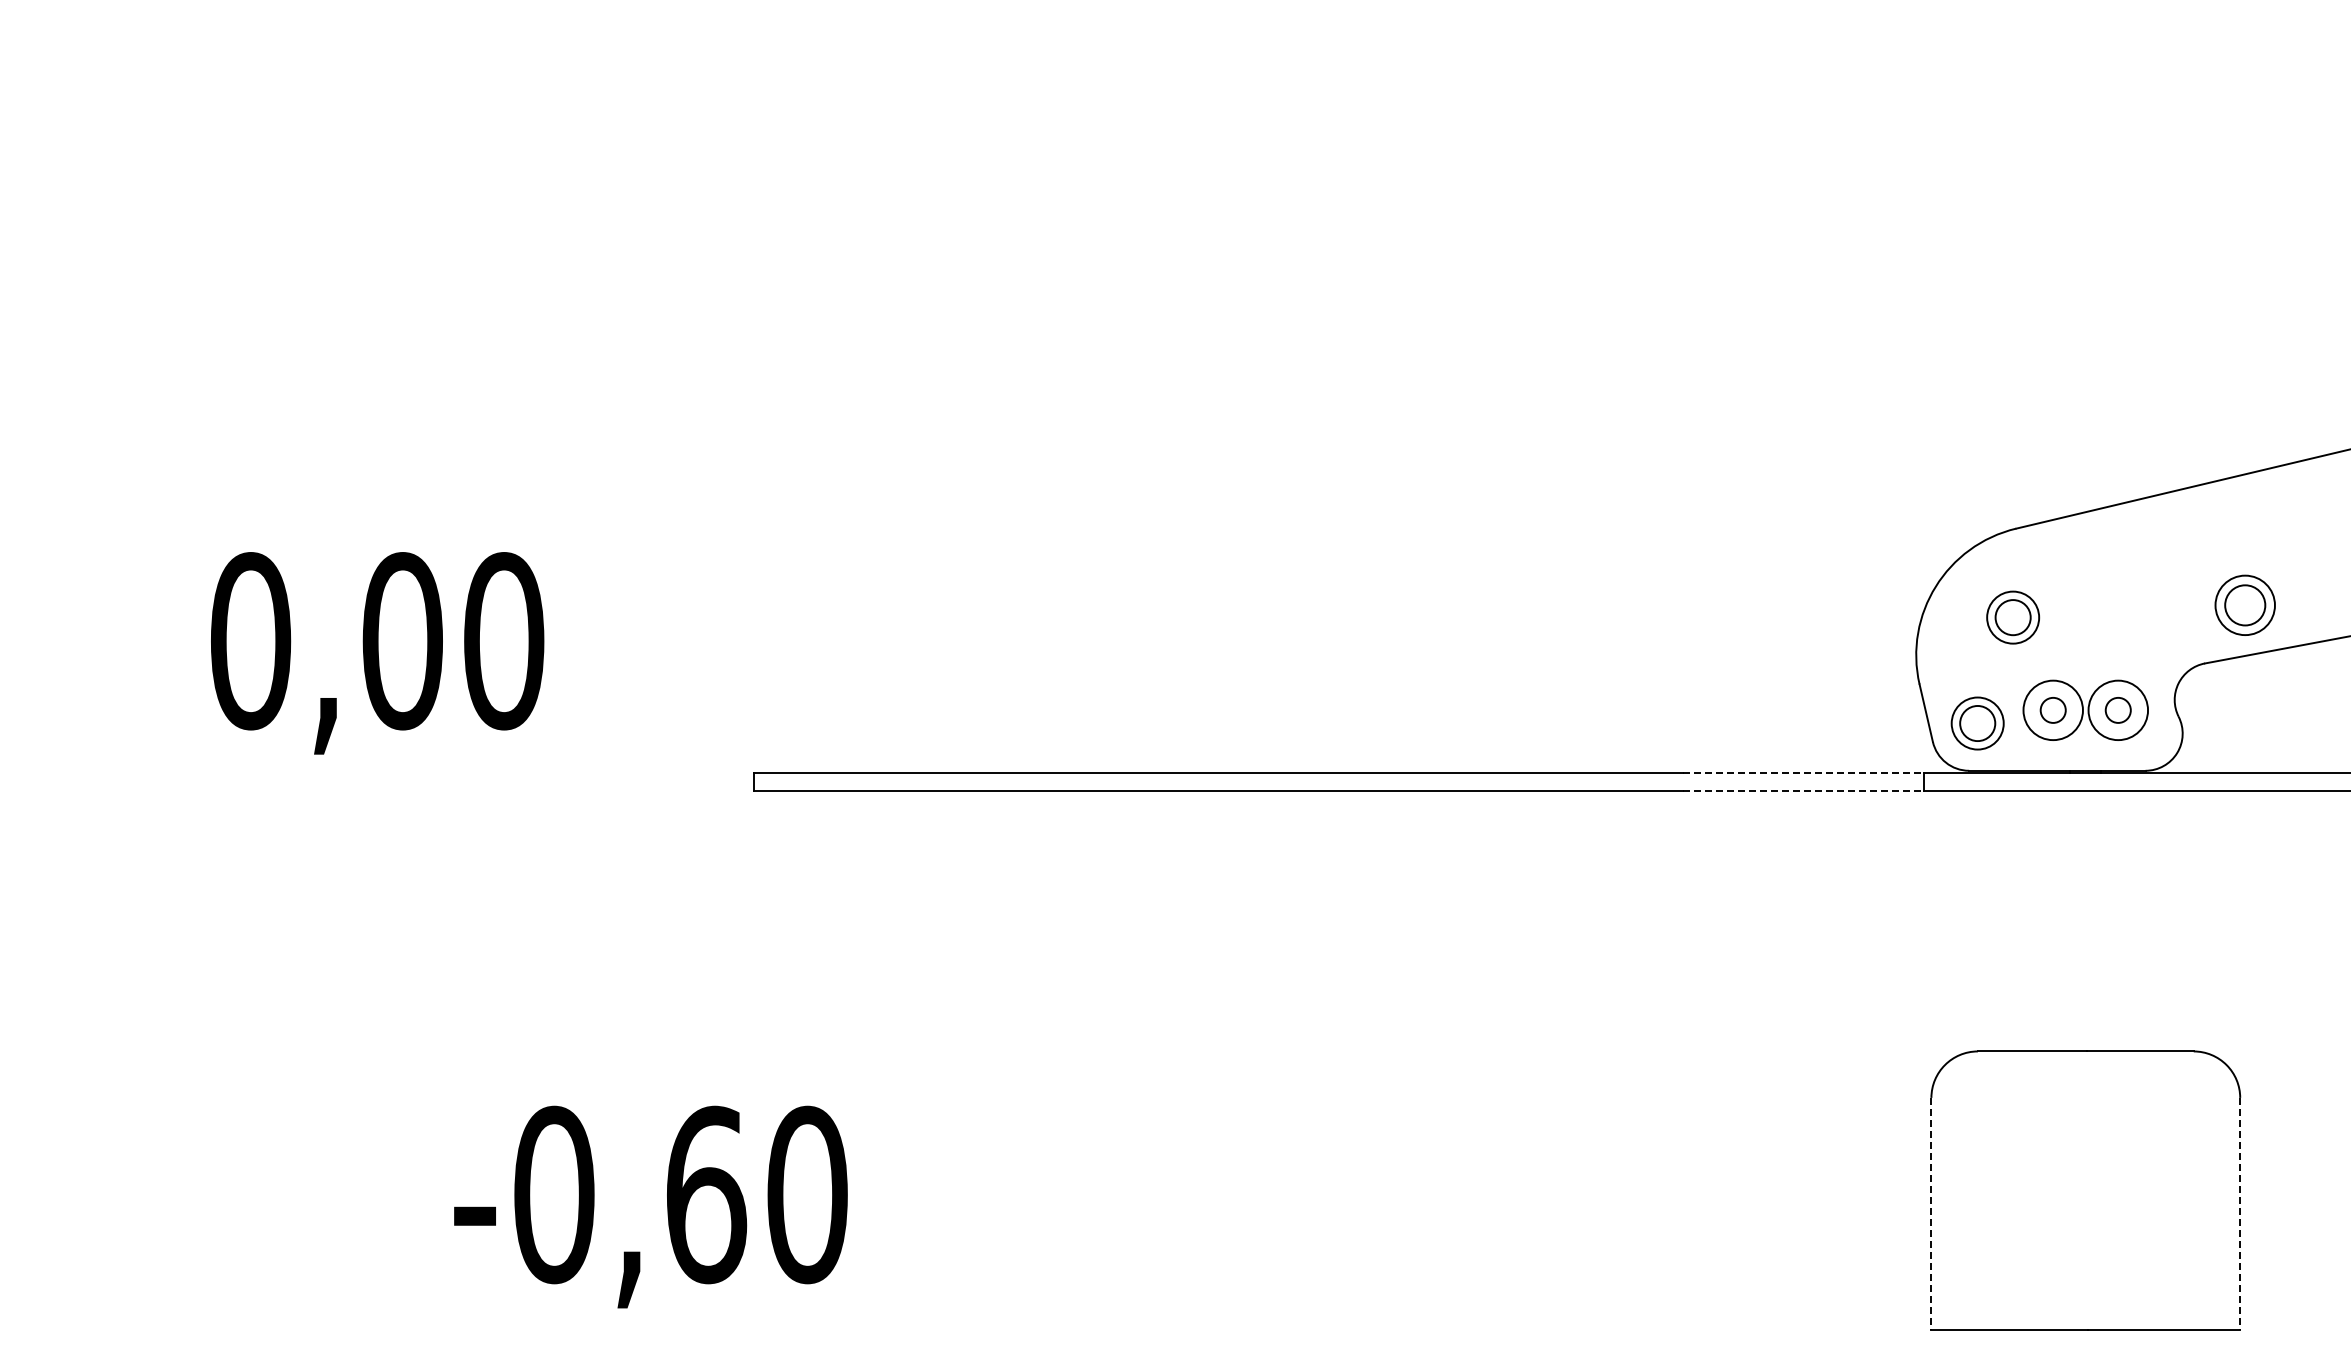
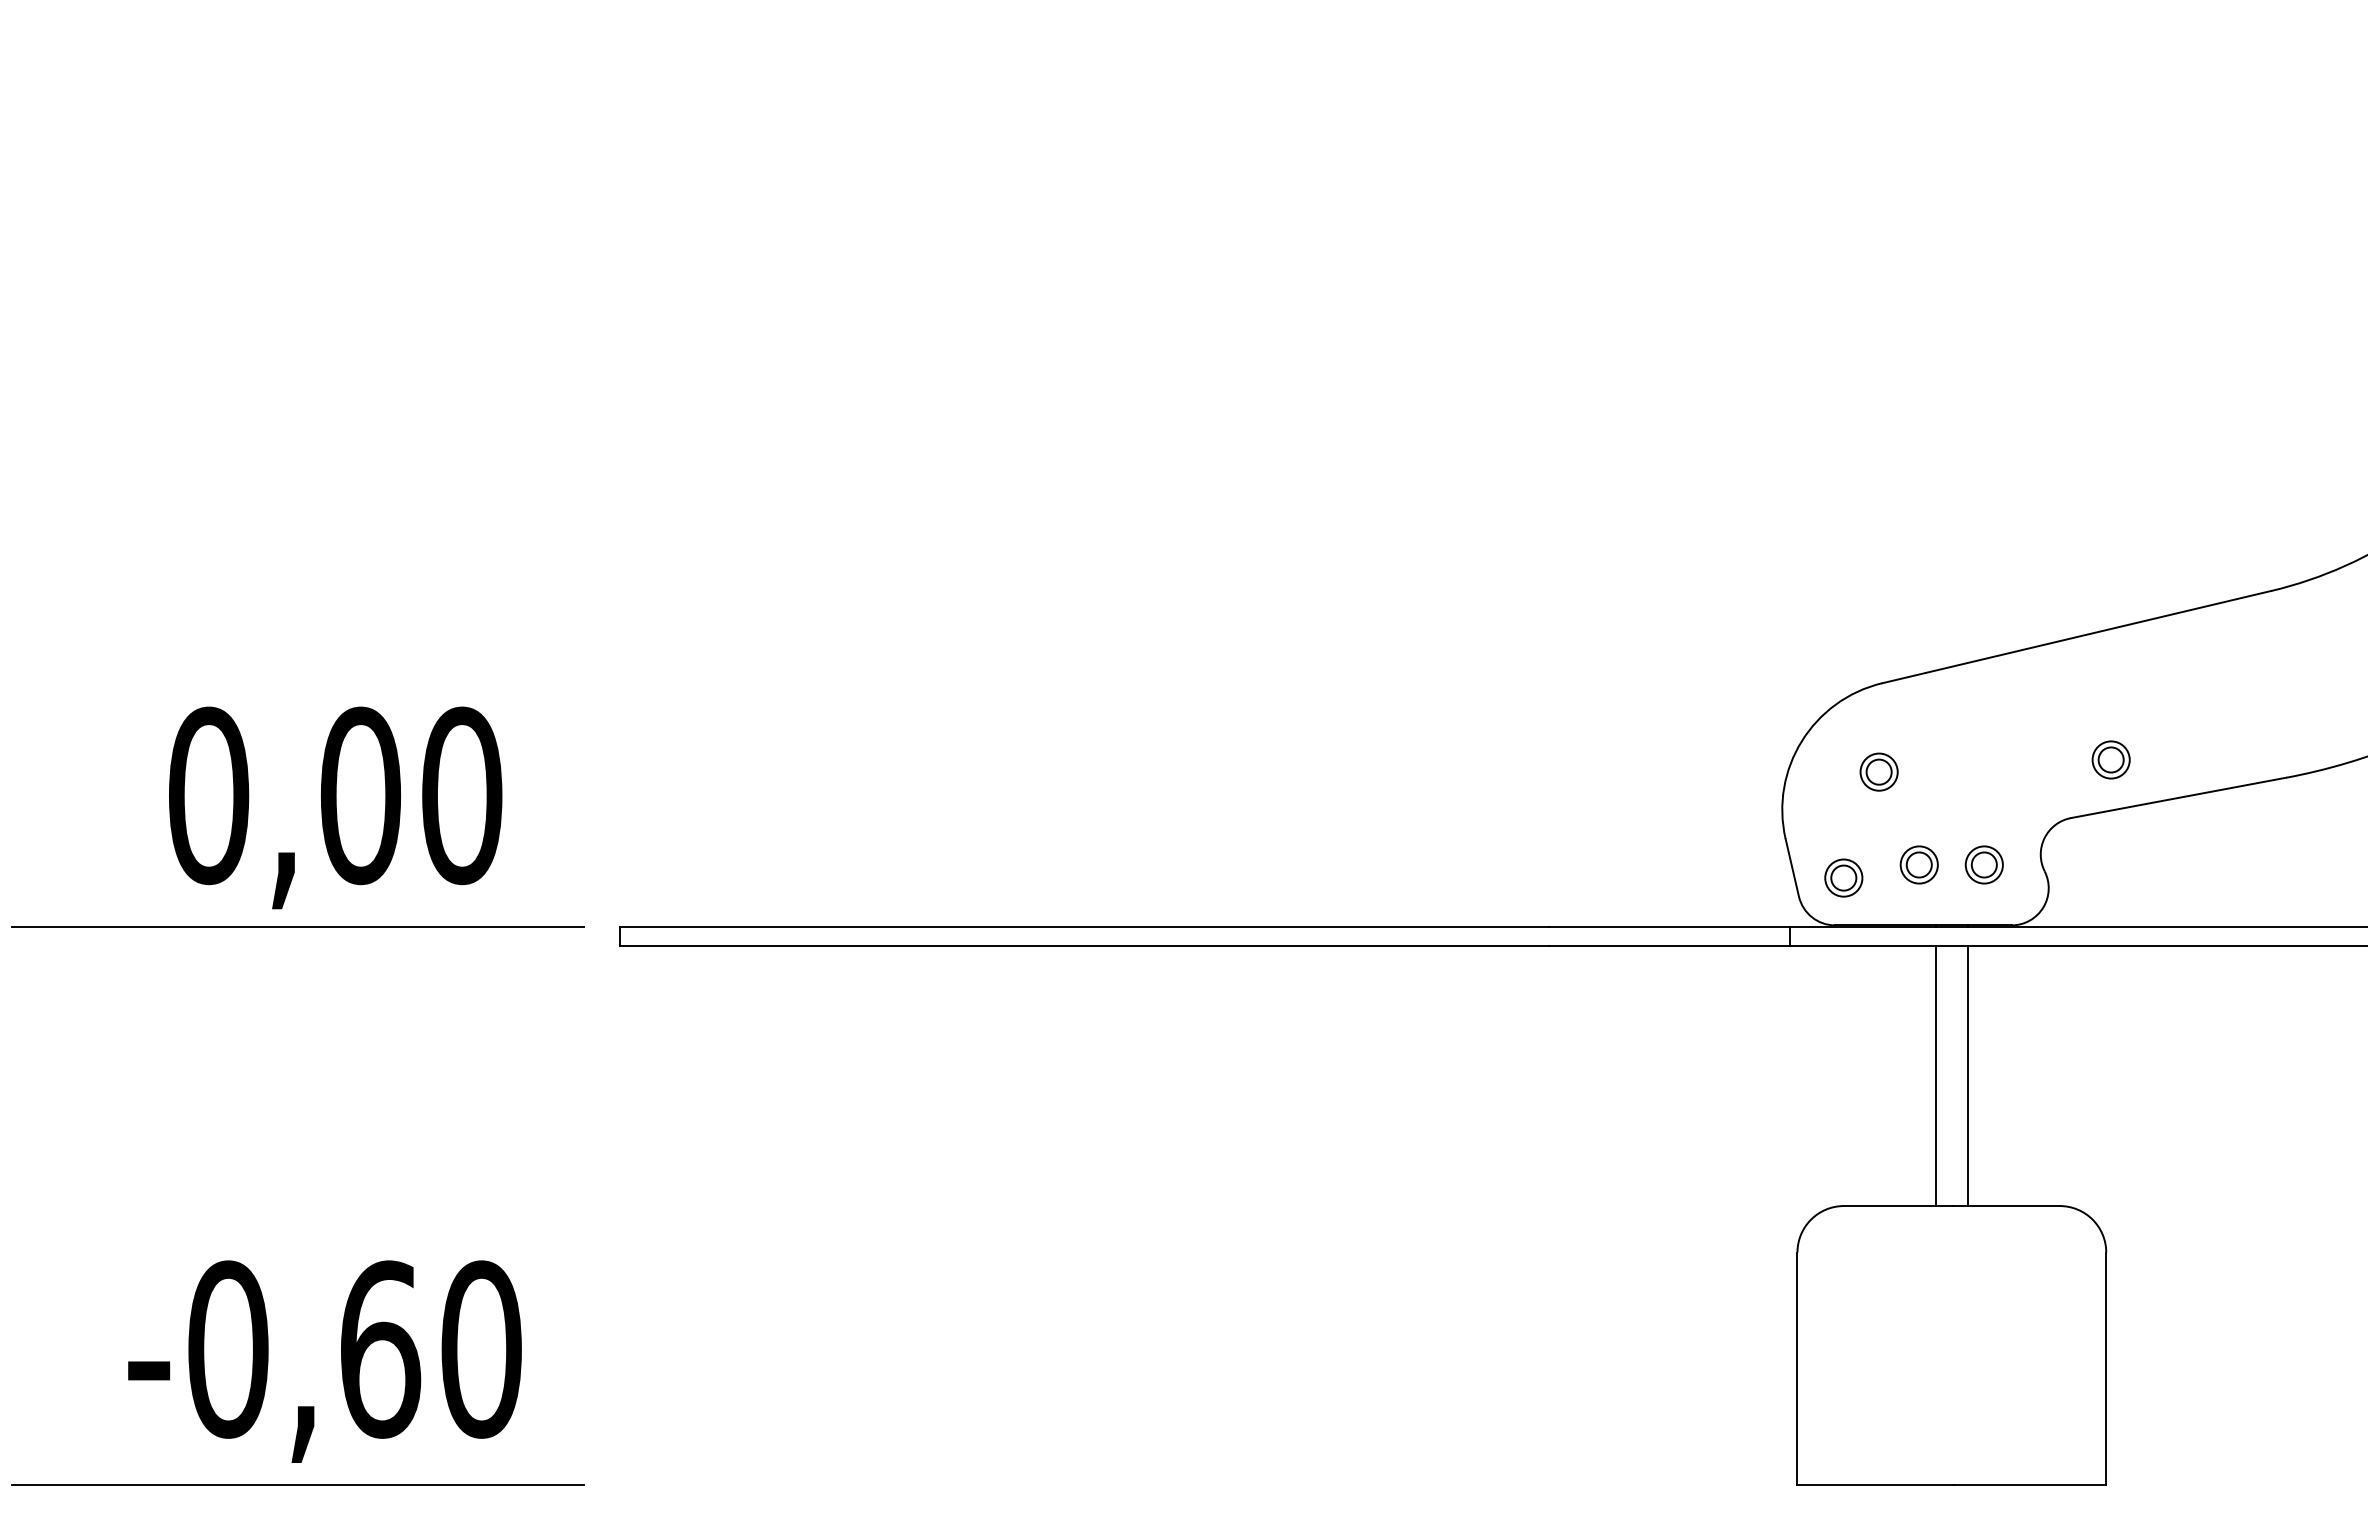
part: (2244, 604) -> (2110, 759), size x0.62
part: (2012, 616) -> (1878, 771), size x0.71
text: (377, 652) -> (335, 807), moved
circle: (2052, 709) -> (1918, 864), size x0.62
circle: (2117, 709) -> (1983, 864), size x0.62
part: (1977, 722) -> (1843, 877), size x0.71
line: (432, 772) -> (298, 927), added
line: (1803, 772) -> (1669, 927), dashed -> solid
line: (1803, 790) -> (1669, 945), dashed -> solid
line: (2070, 920) -> (1936, 1075), added
line: (2101, 920) -> (1967, 1075), added
text: (650, 1206) -> (324, 1361), moved
line: (1931, 1214) -> (1797, 1369), dashed -> solid
line: (2240, 1214) -> (2106, 1369), dashed -> solid
line: (432, 1329) -> (298, 1484), added

